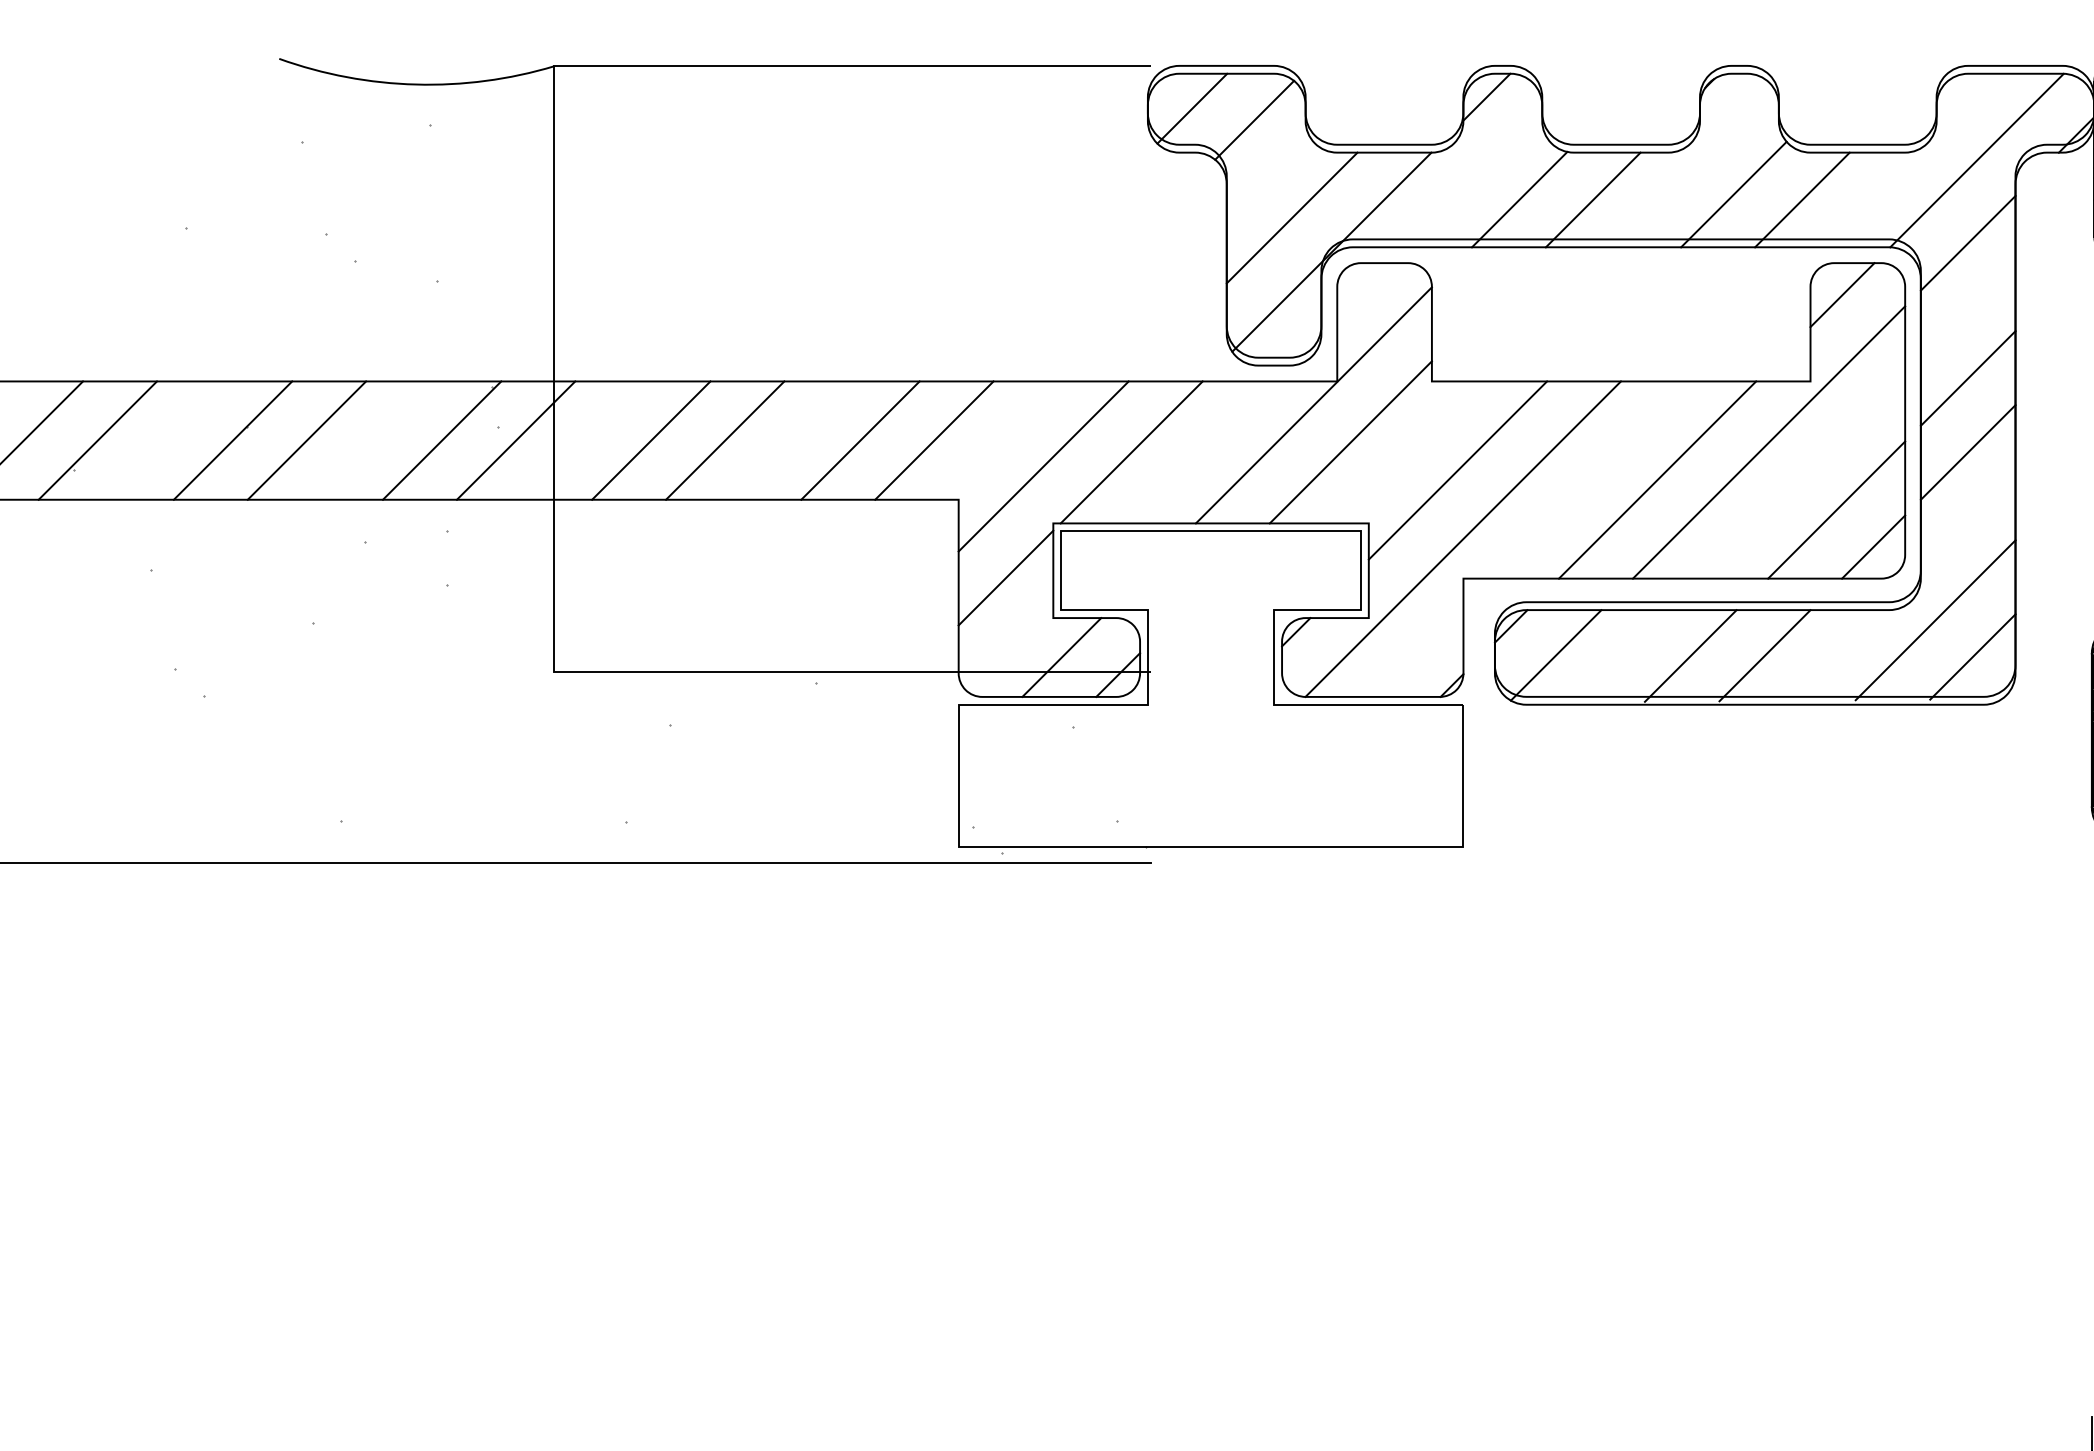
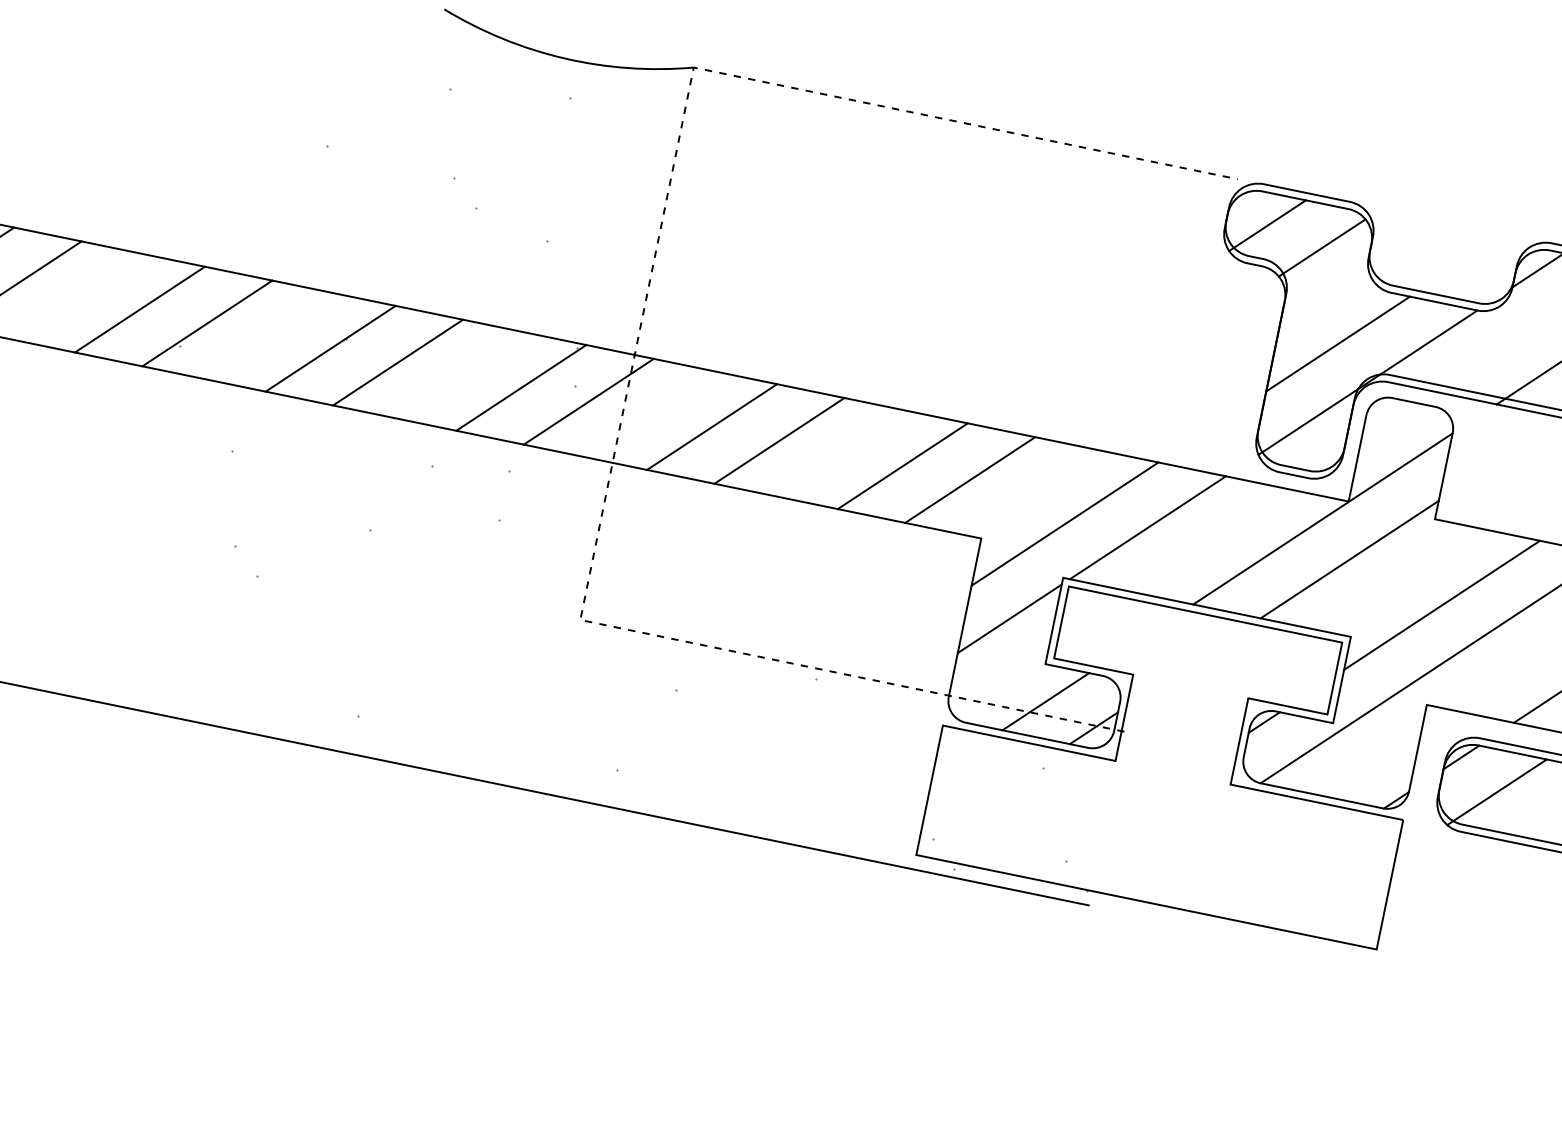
line: (554, 369) -> (637, 344), solid -> dashed

